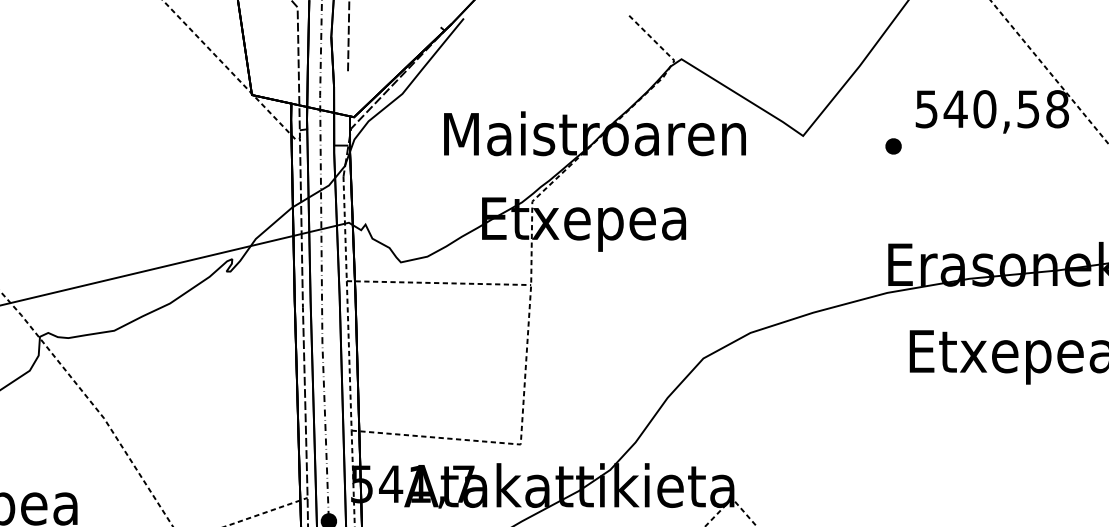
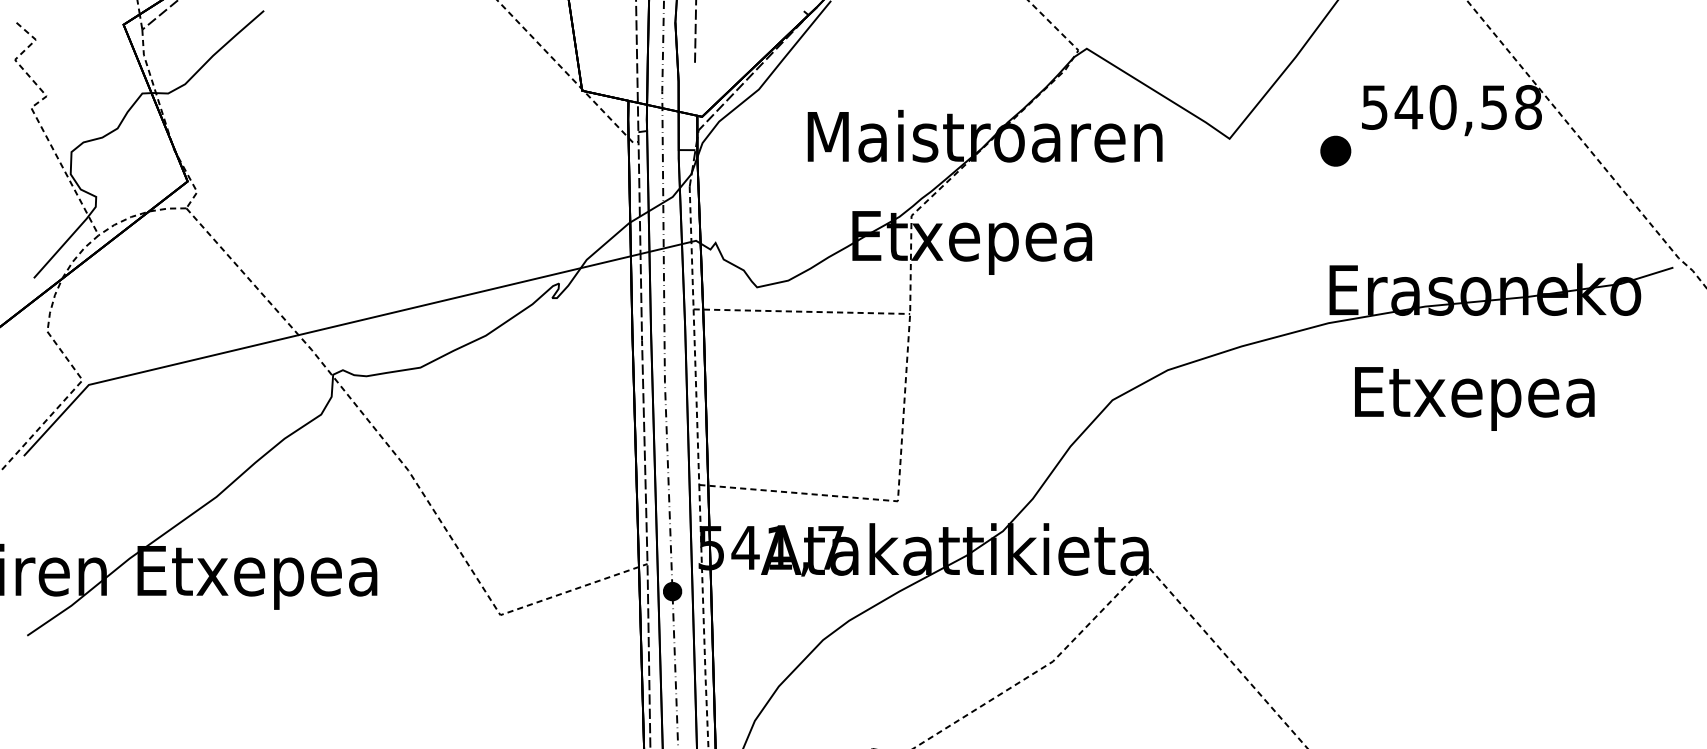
part: (893, 145) -> (1335, 150), size x1.6

